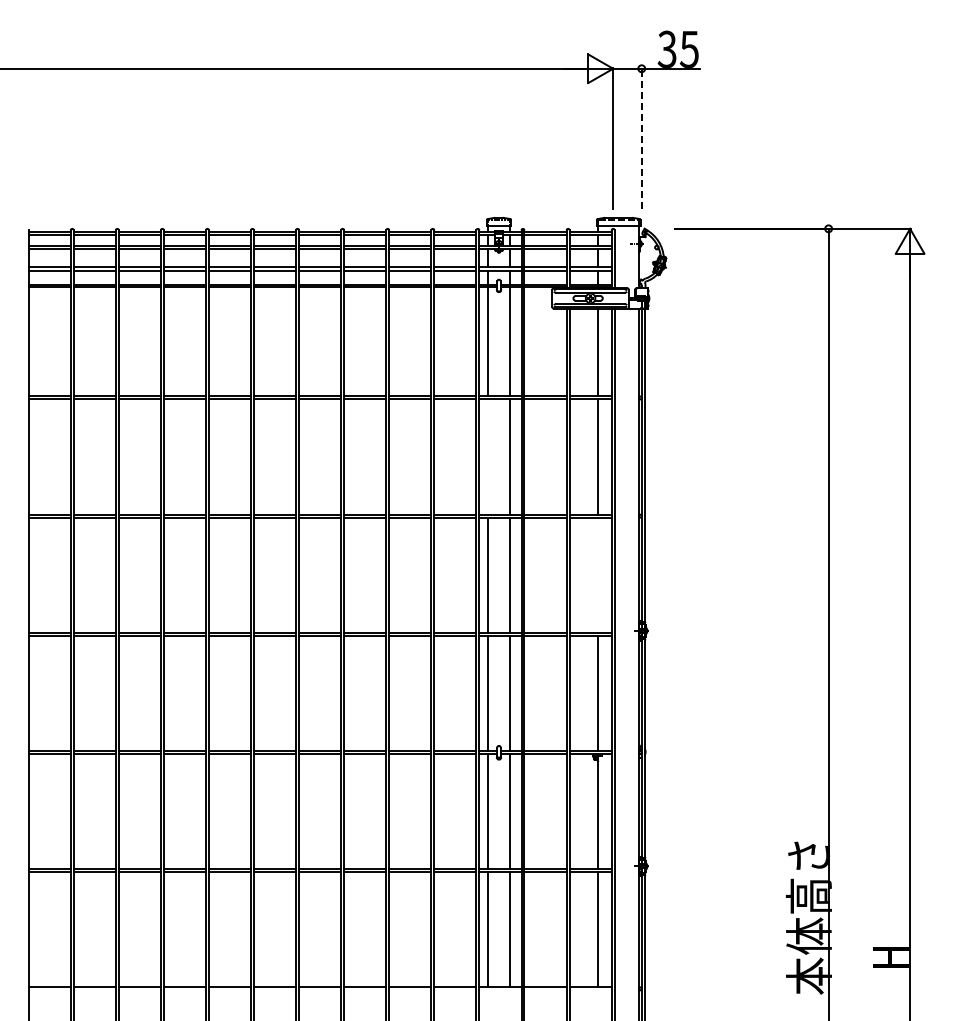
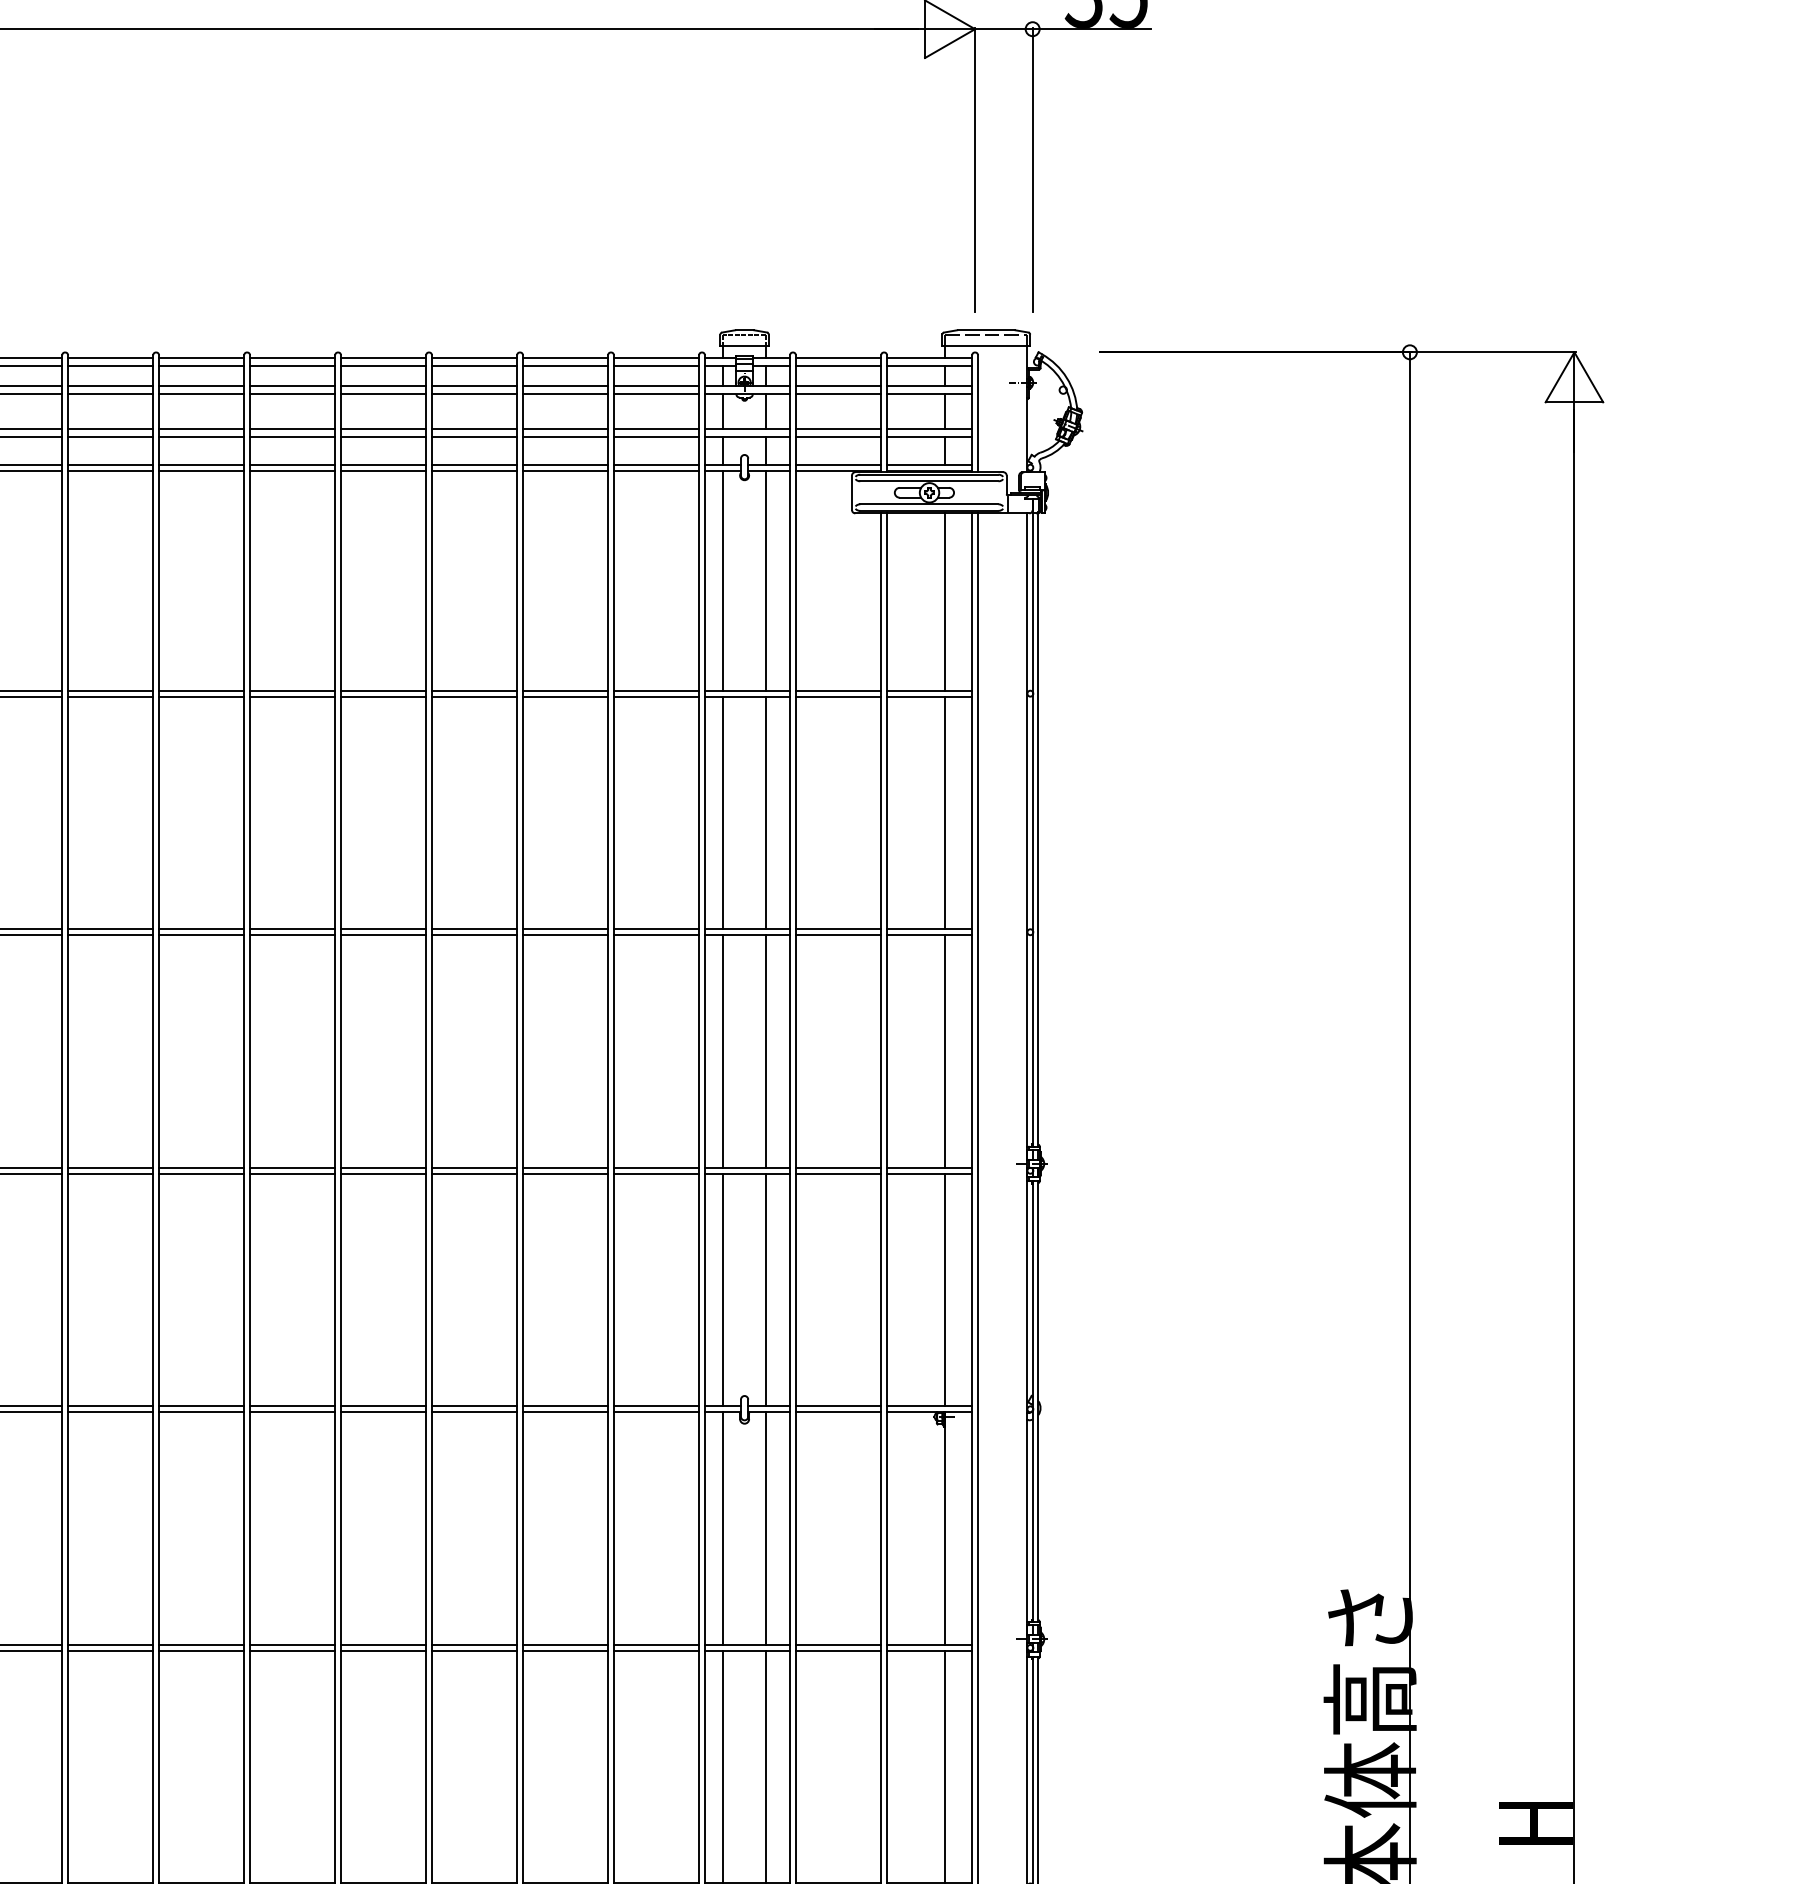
line: (641, 137) -> (1032, 167), dashed -> solid
line: (488, 456) -> (723, 811), added
line: (598, 574) -> (945, 1050), added

